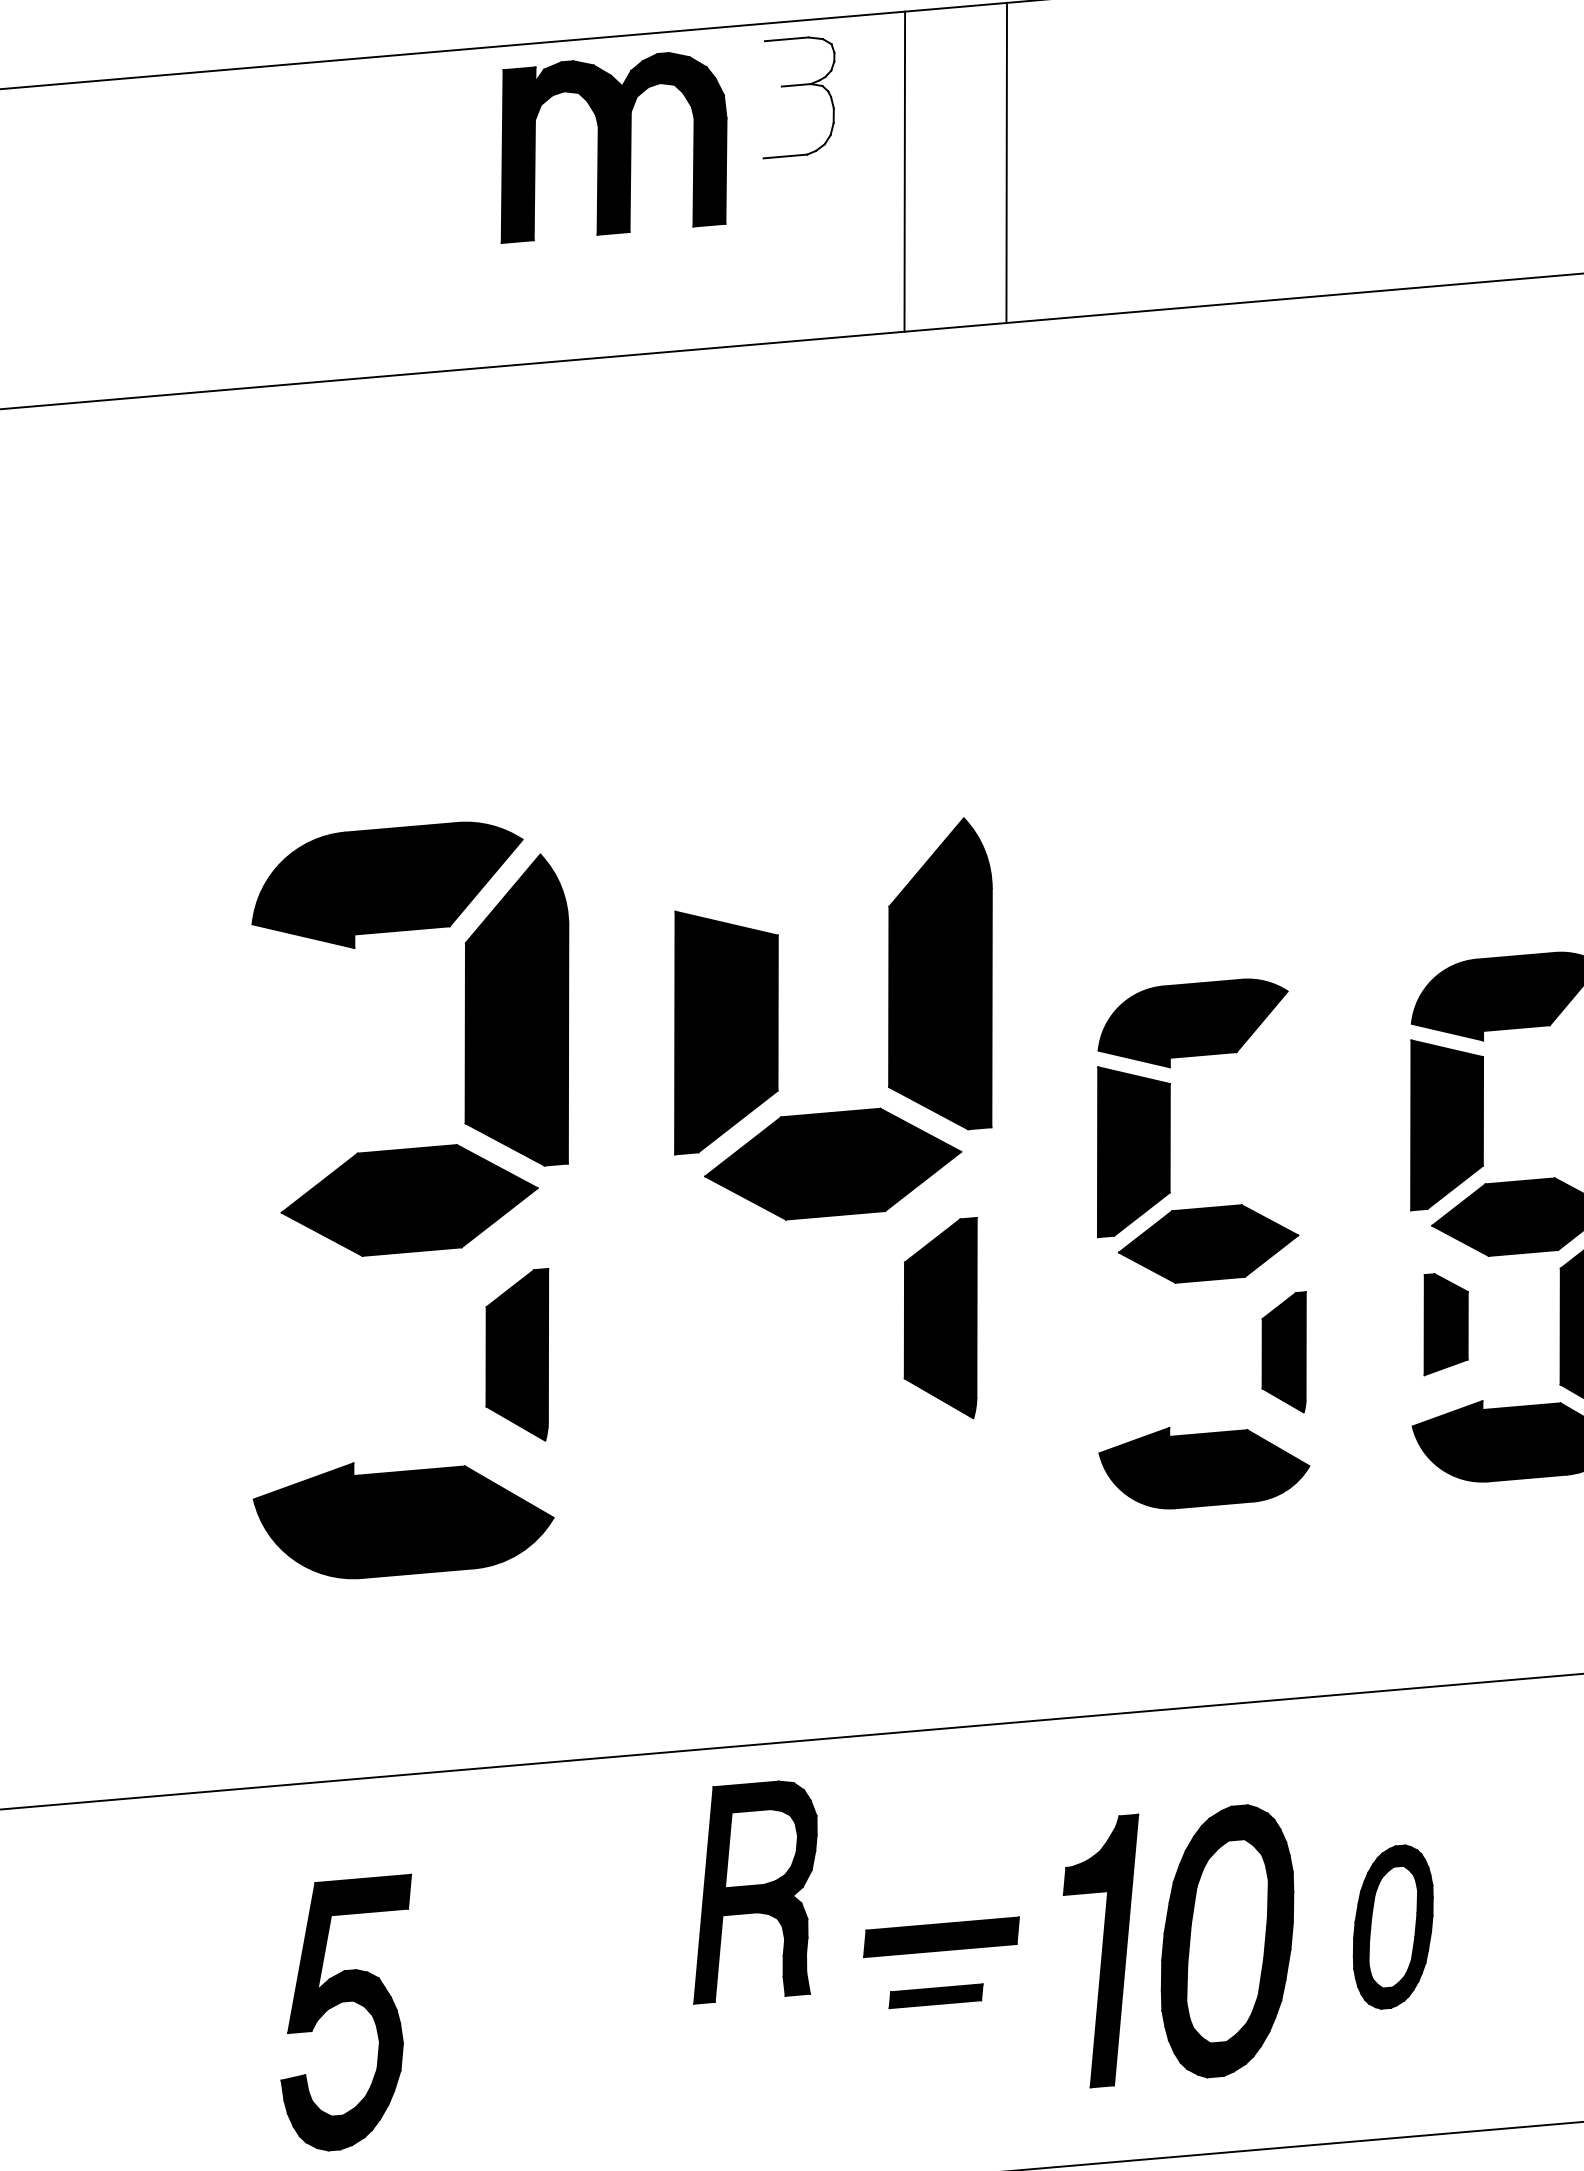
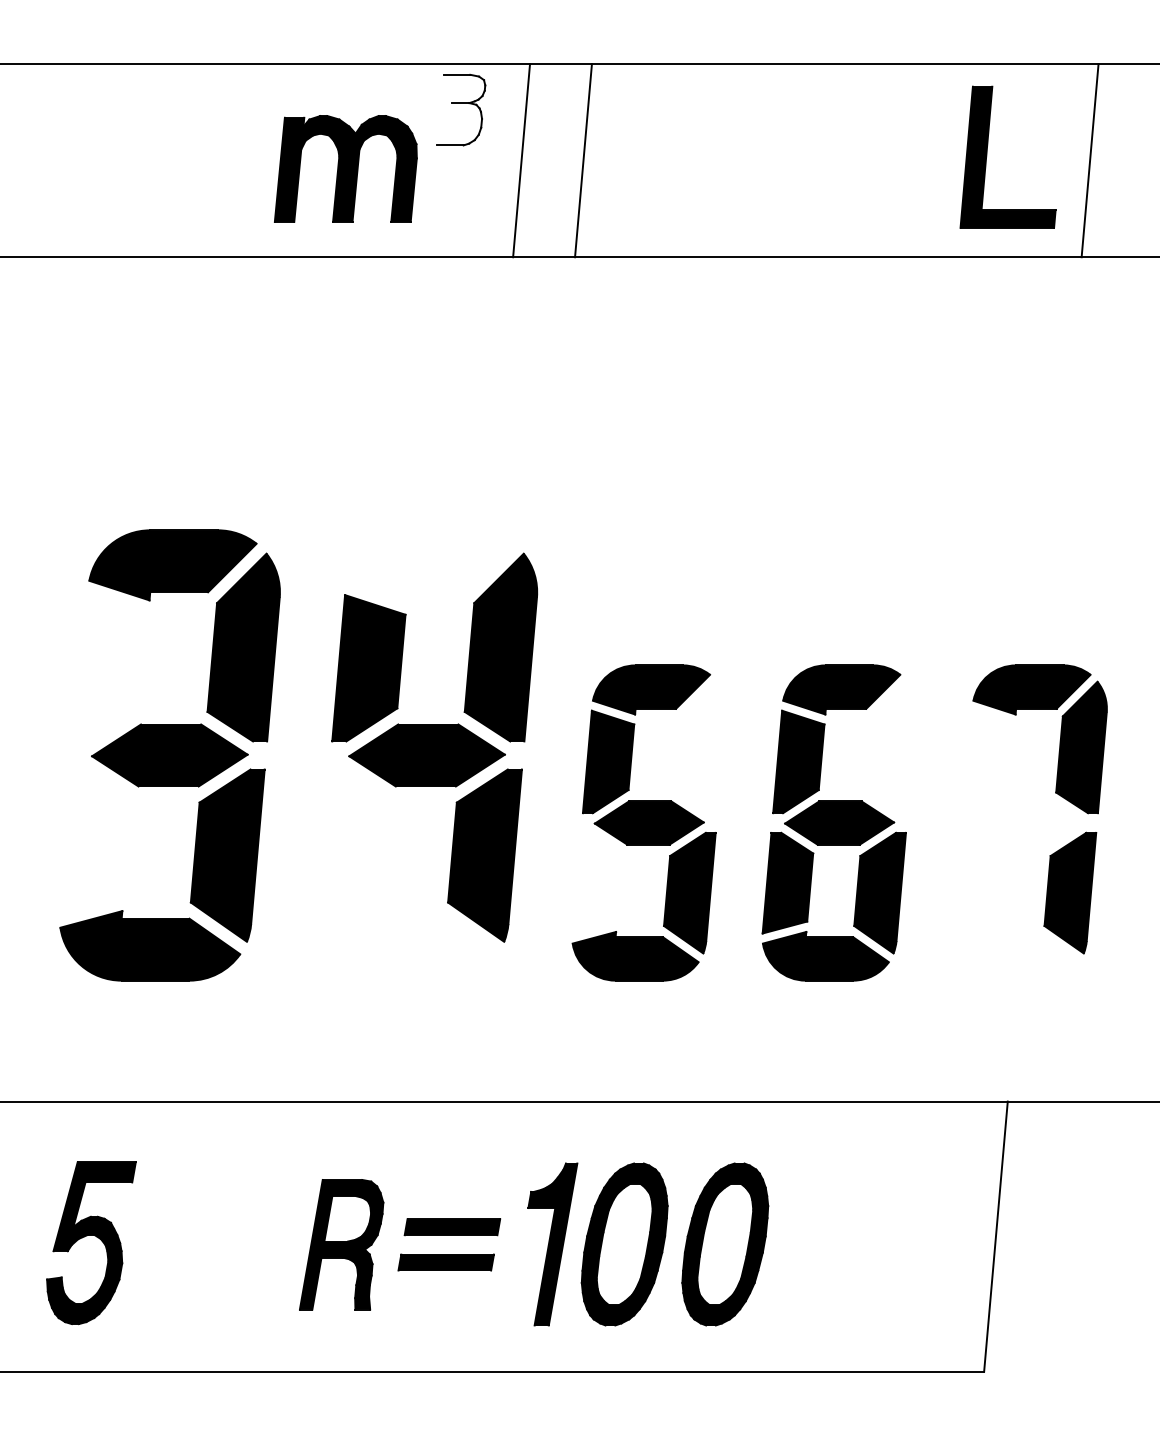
part: (610, 145) -> (345, 168), moved
part: (941, 1320) -> (484, 855), size x1.43
part: (1444, 1322) -> (787, 882), size x1.67
part: (1284, 1354) -> (689, 893), size x1.67
part: (518, 1356) -> (227, 855), size x1.67
part: (753, 1890) -> (341, 1244), moved
part: (1393, 1927) -> (725, 1244), size x1.67
part: (935, 1996) -> (445, 1262), size x1.67

